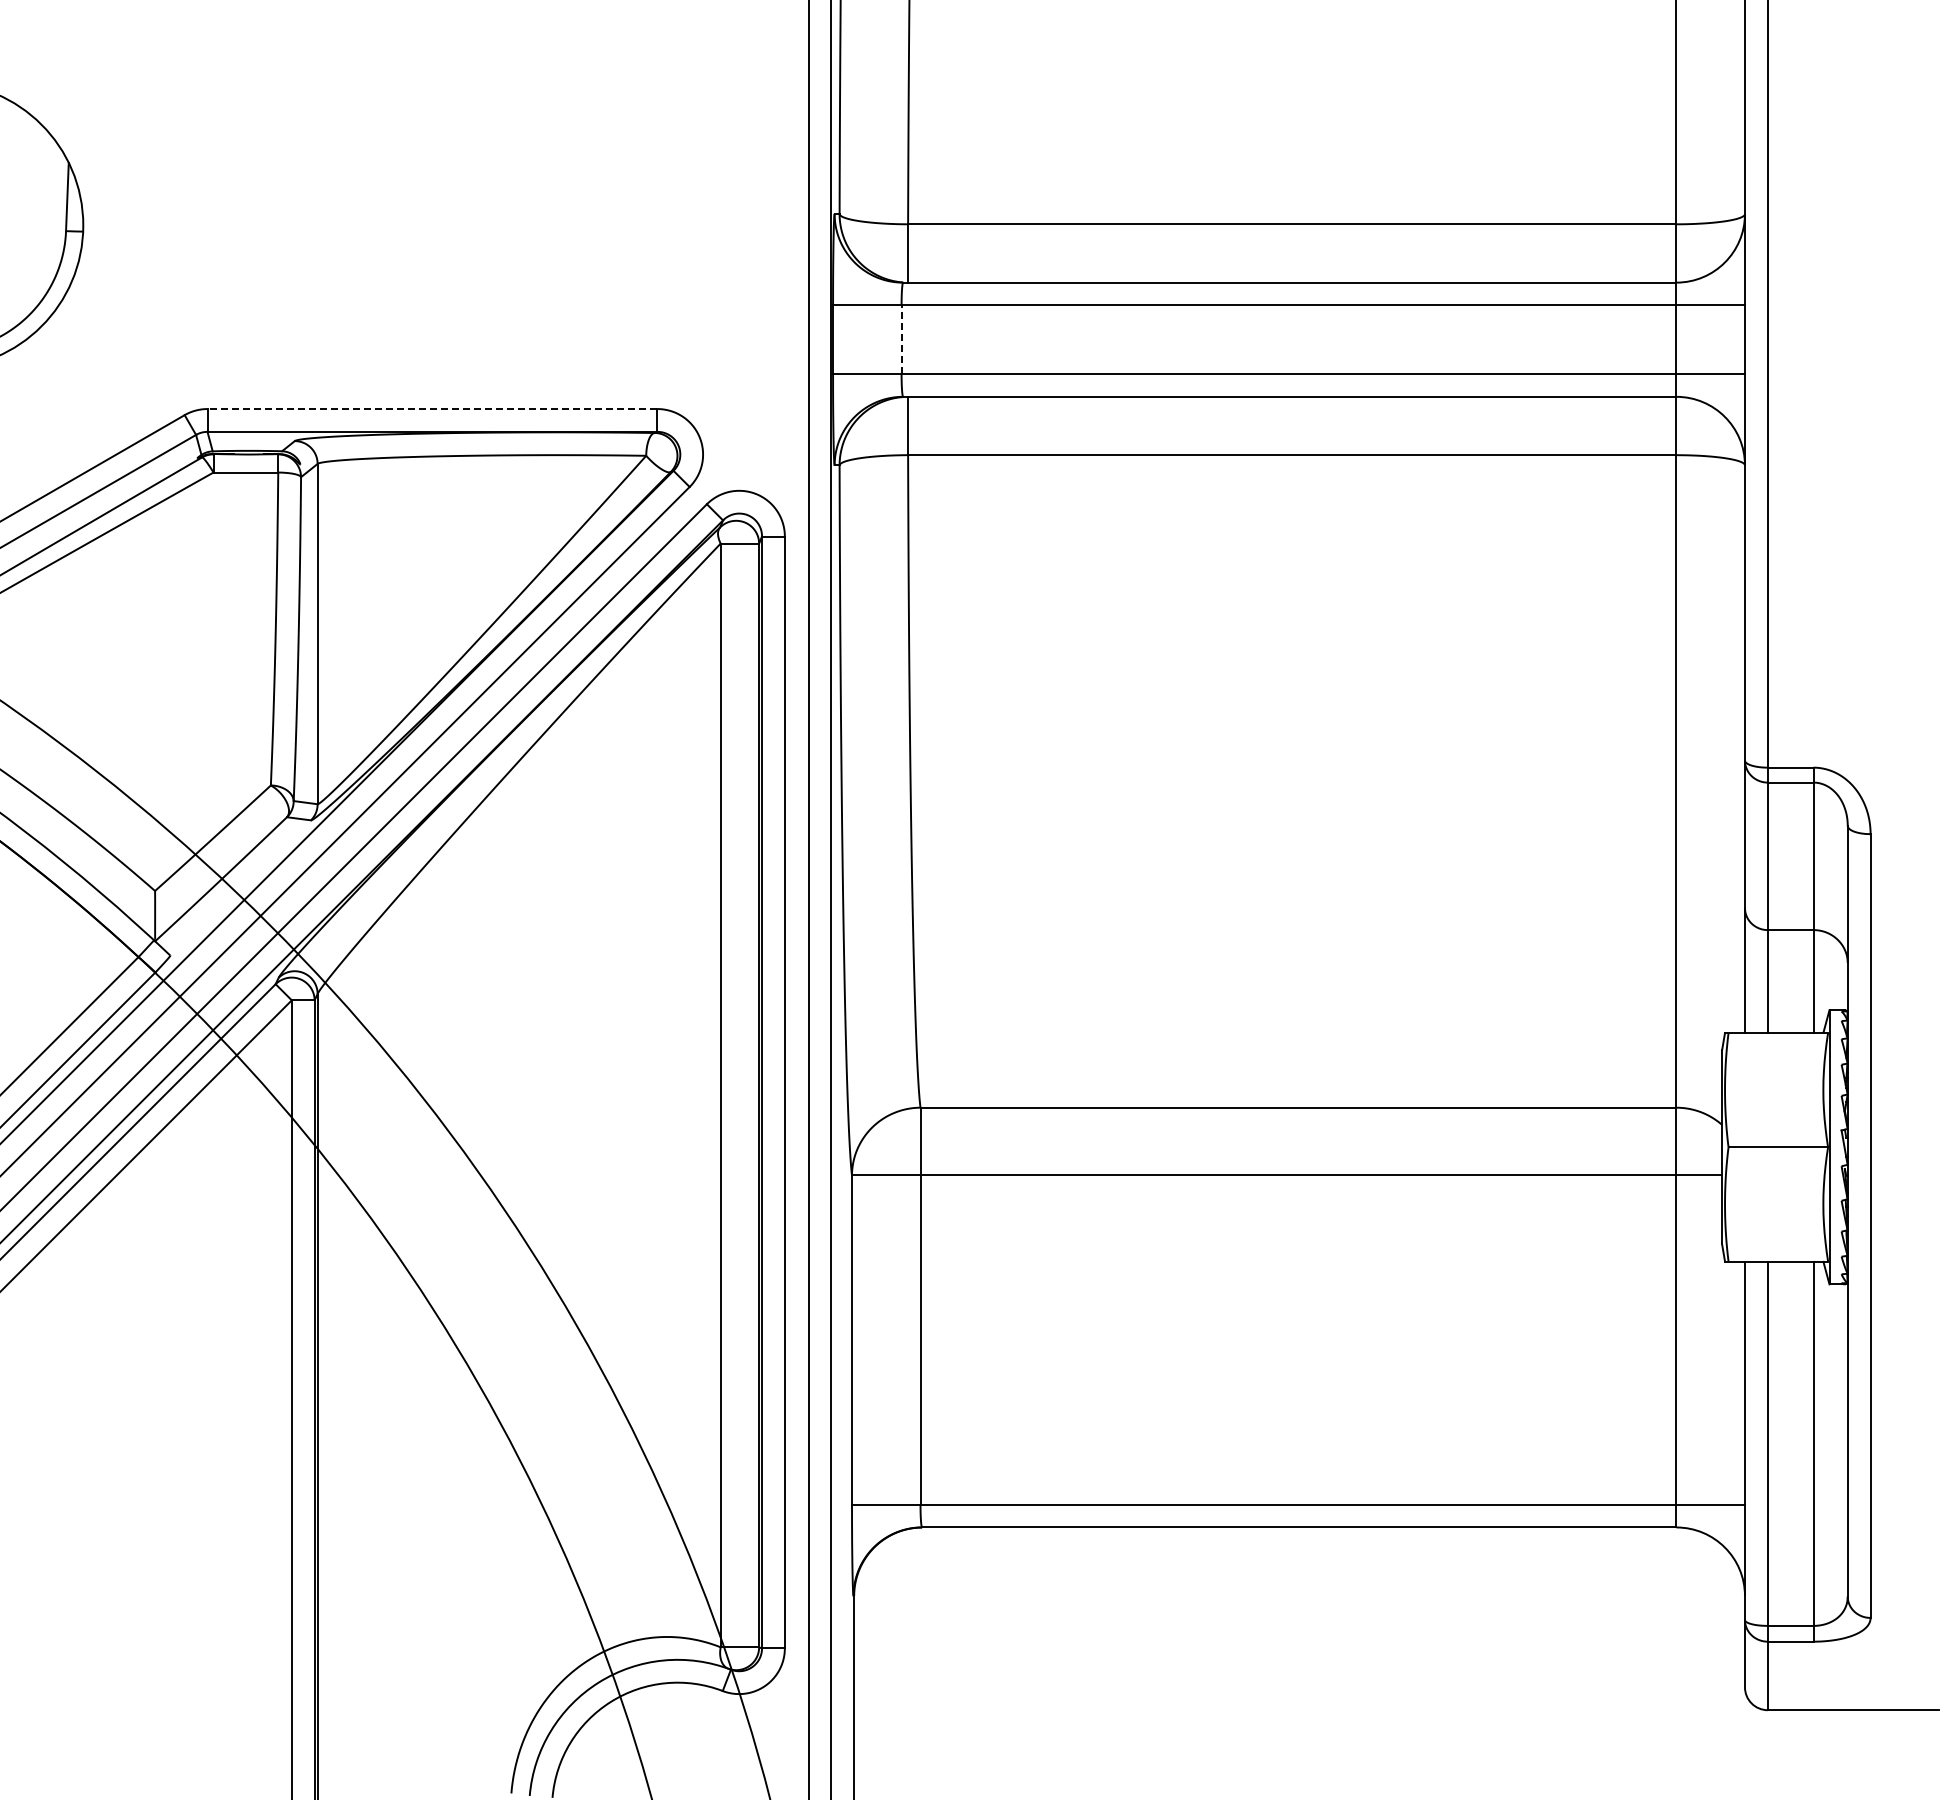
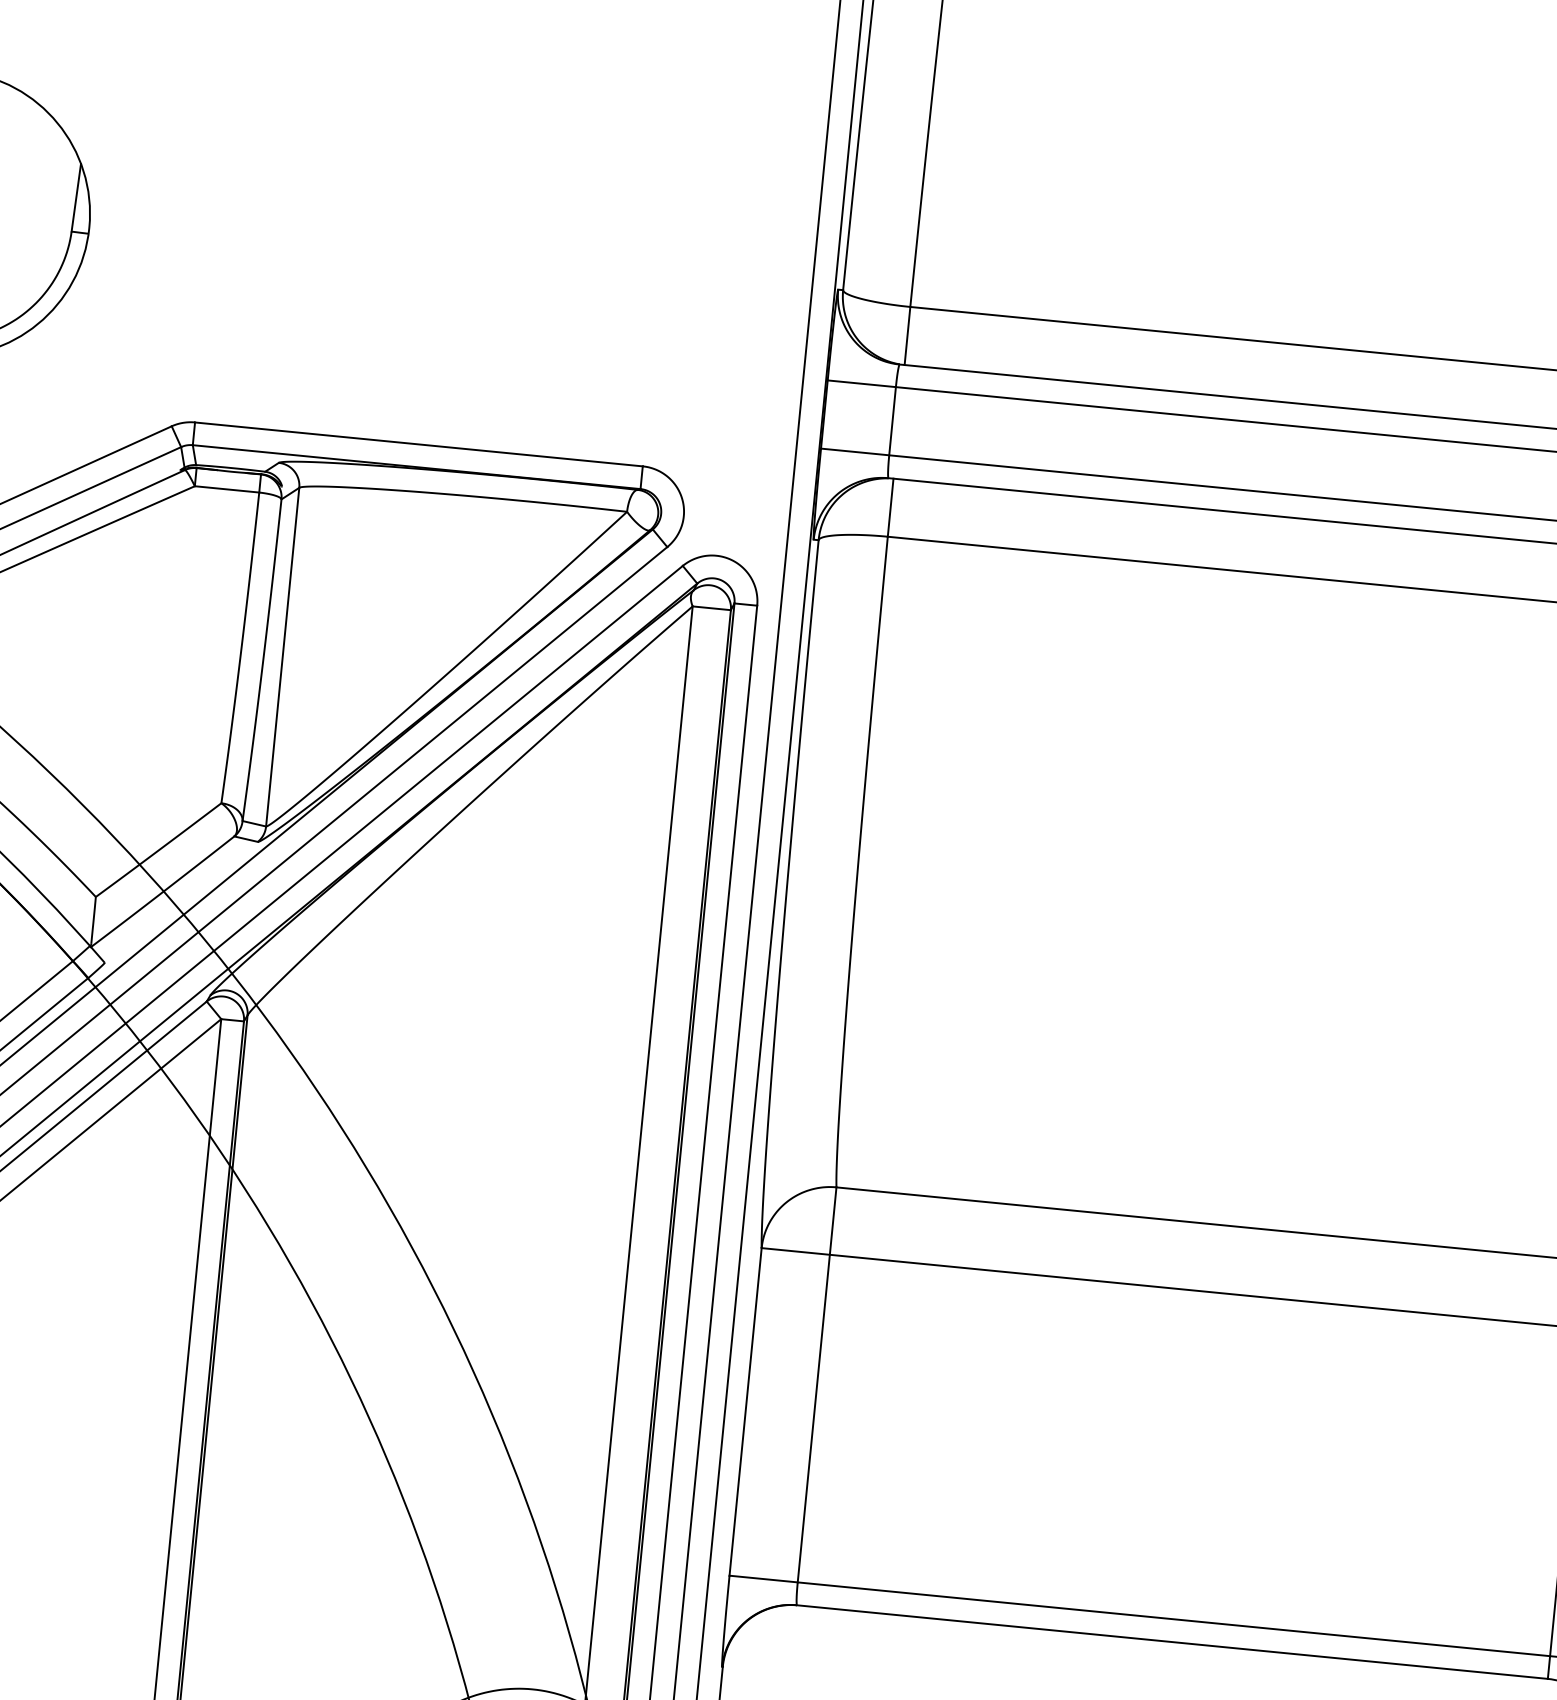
line: (901, 339) -> (892, 420), dashed -> solid
line: (432, 409) -> (418, 444), dashed -> solid

